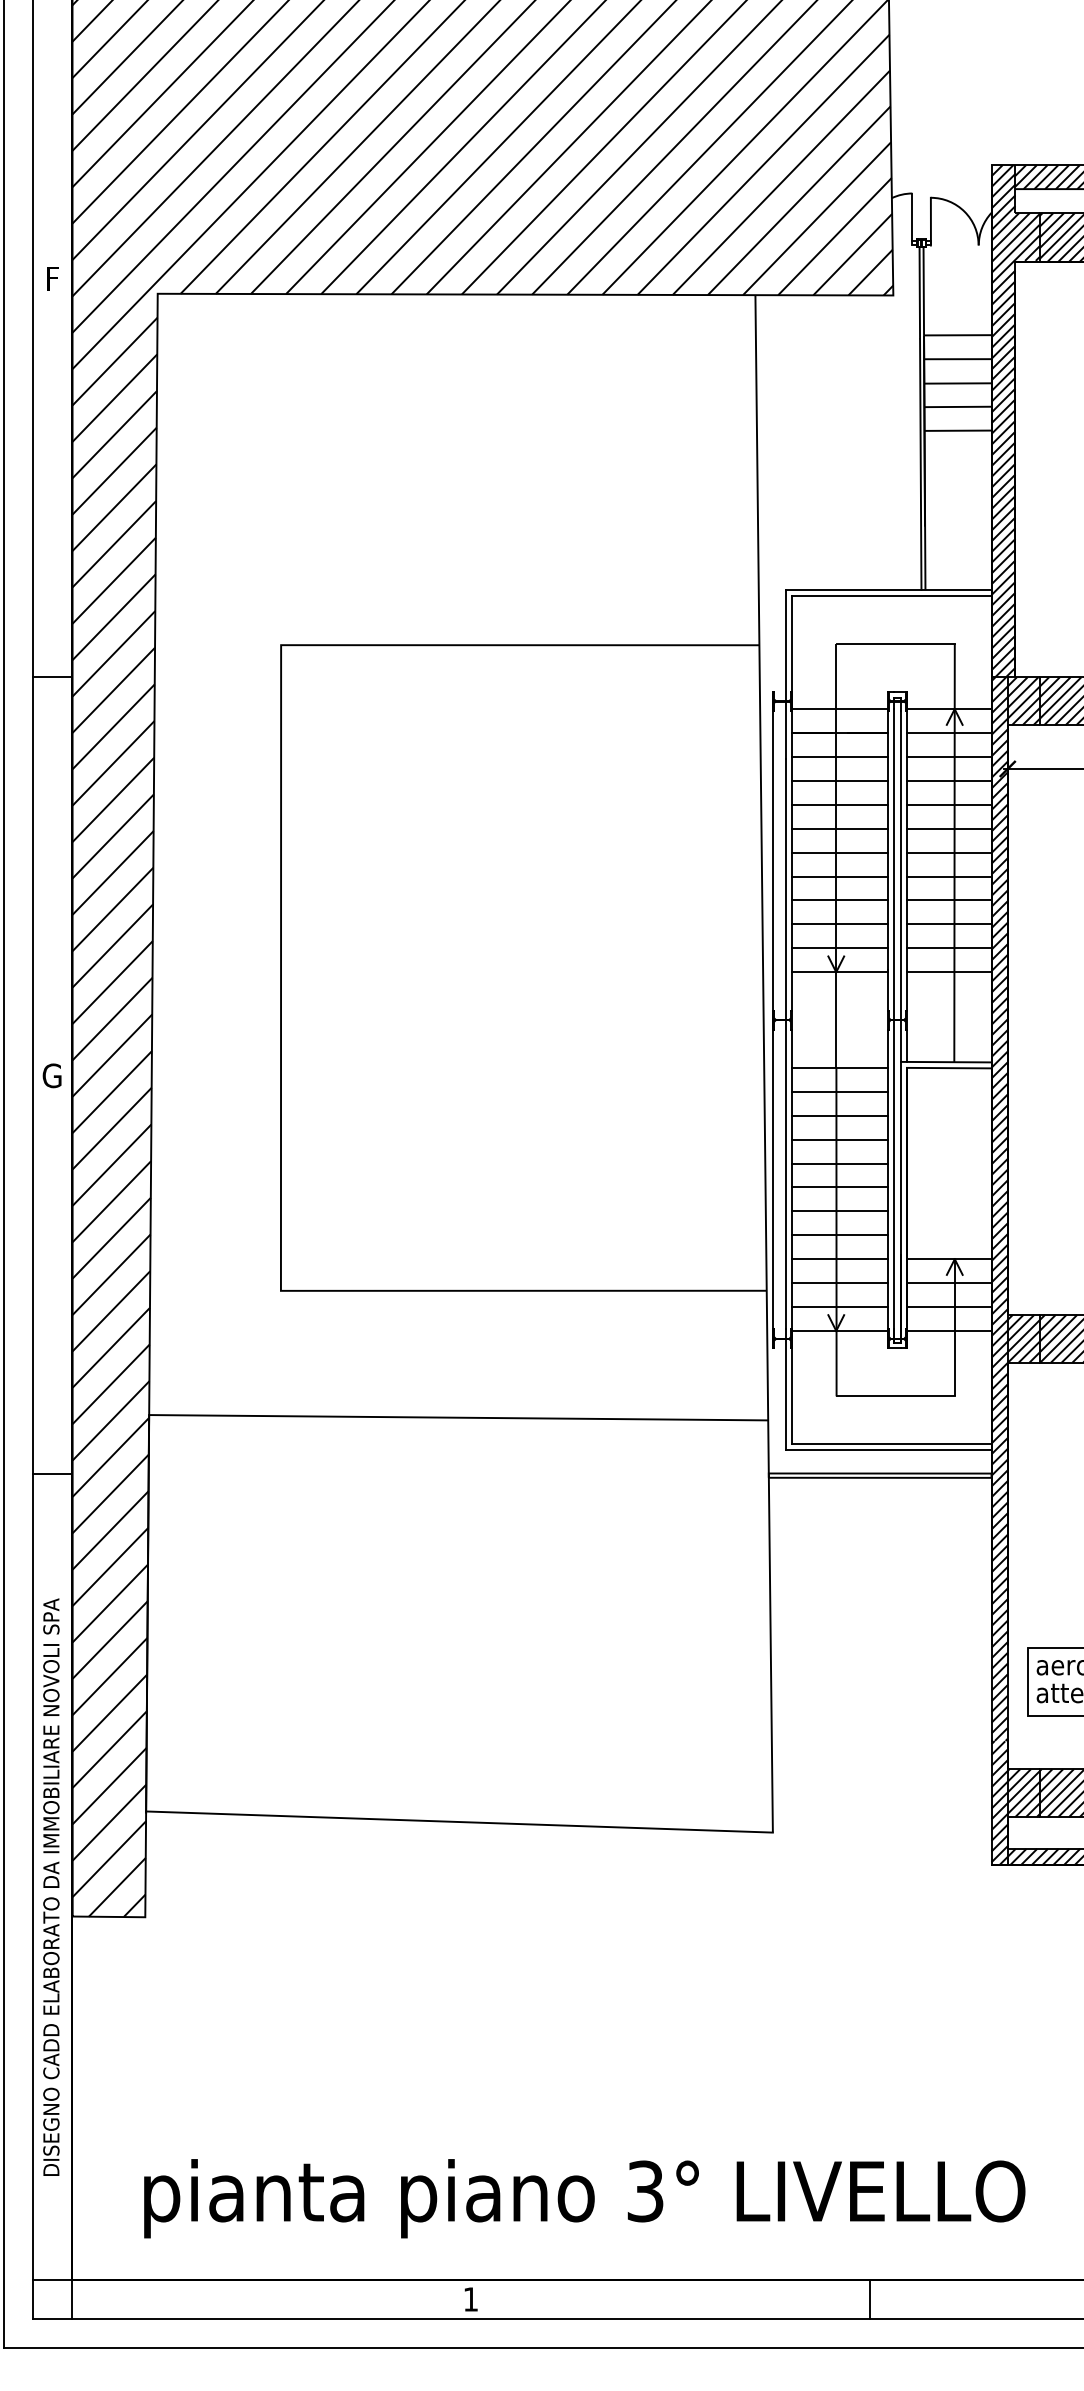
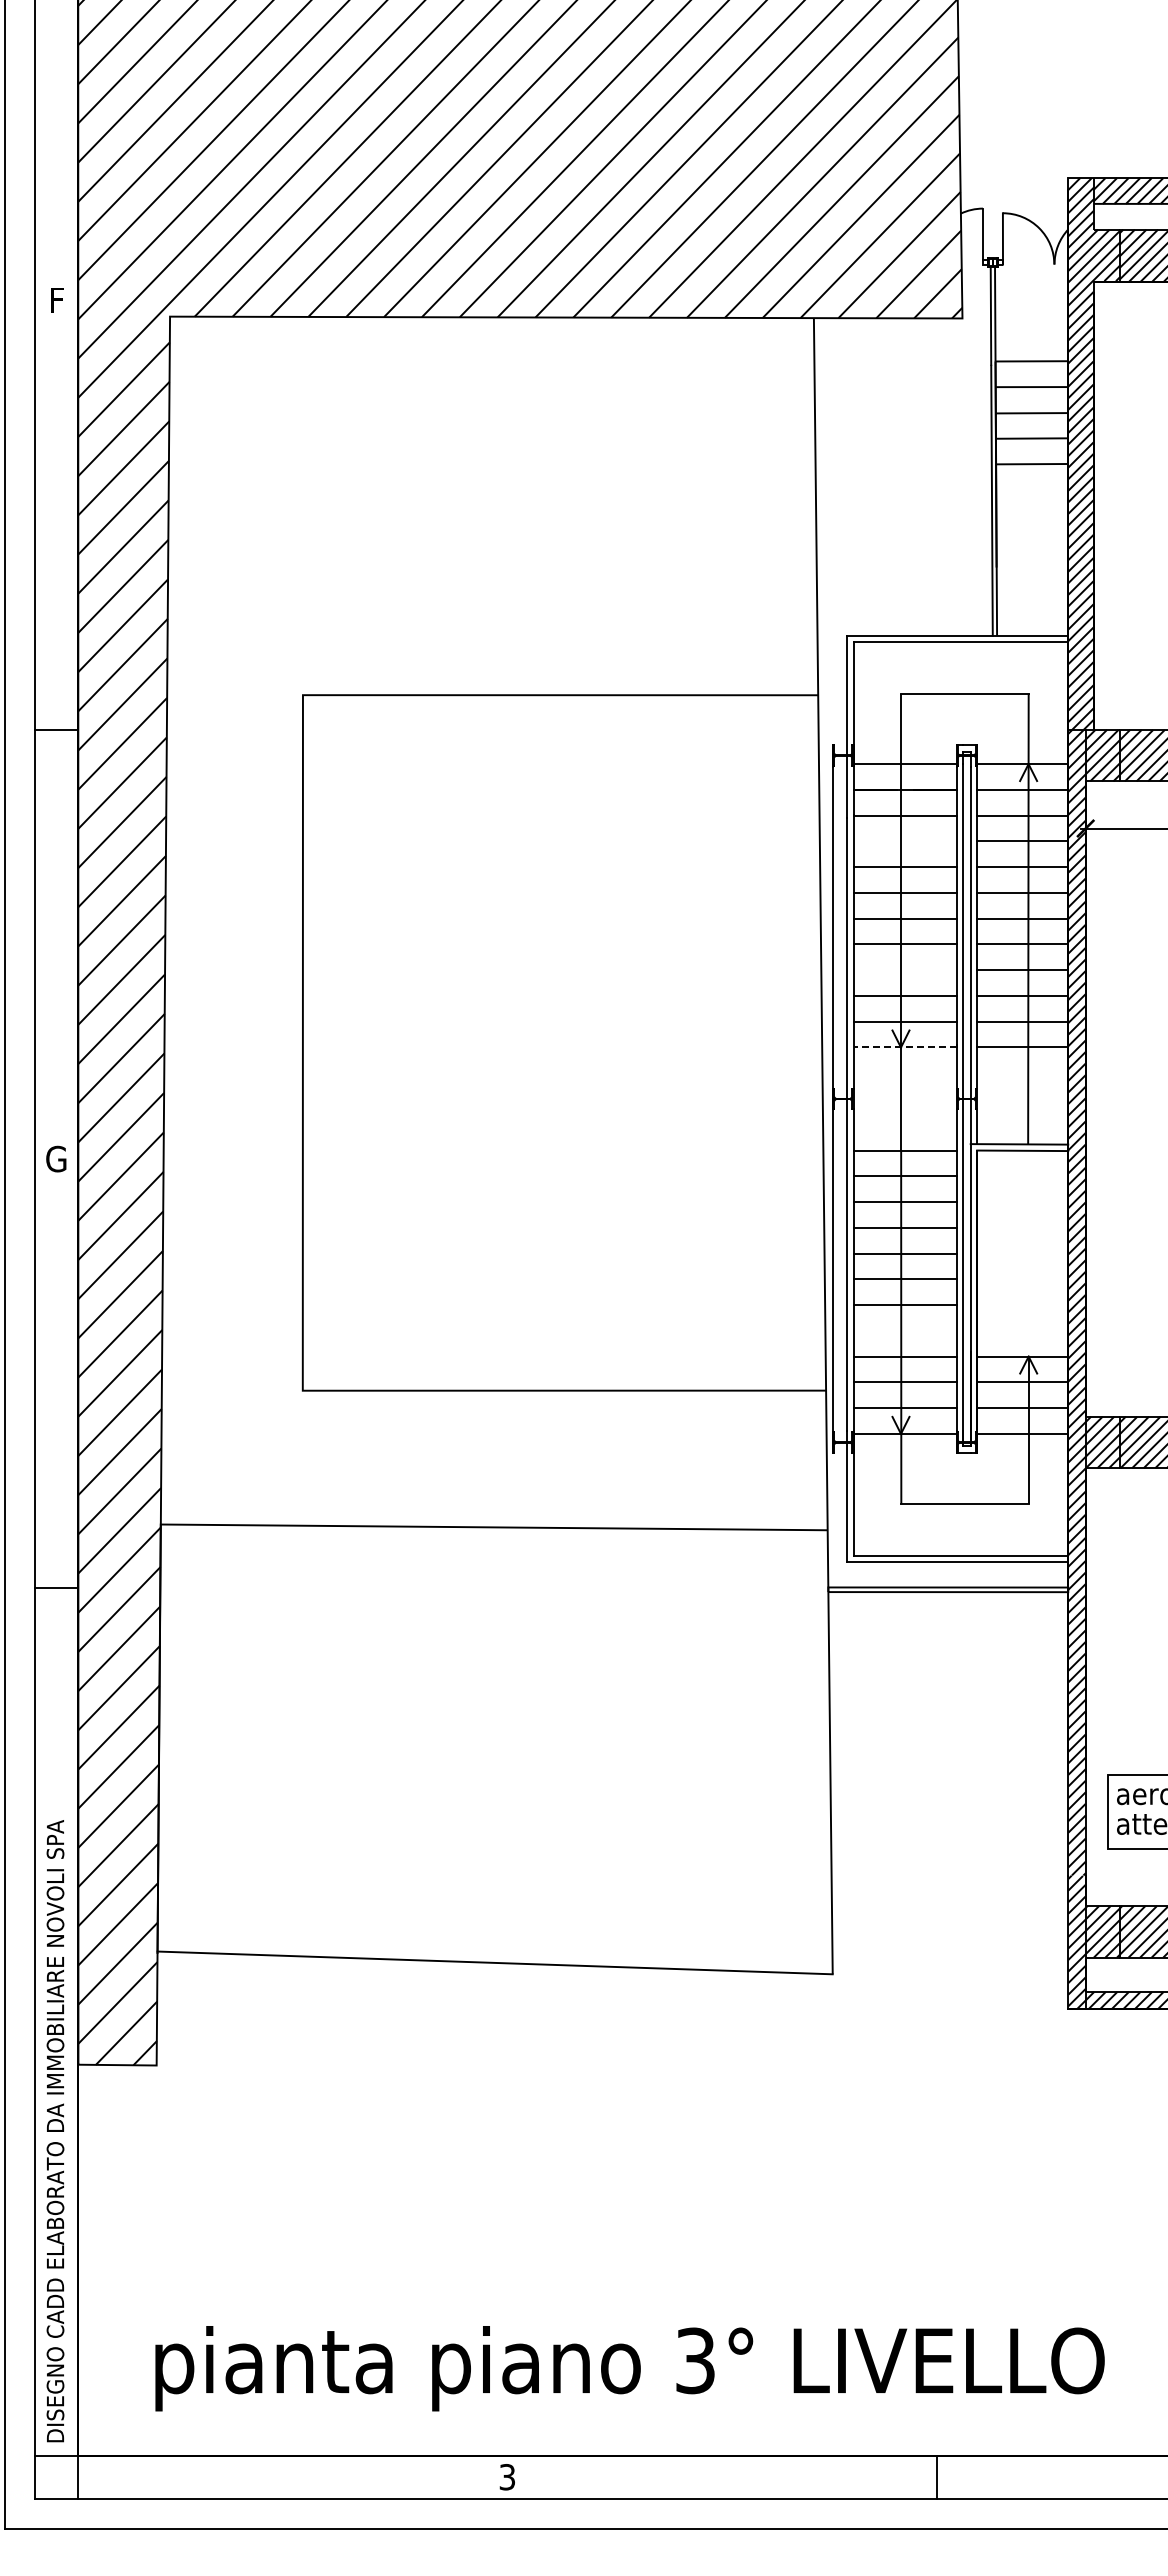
line: (839, 781) -> (904, 841), removed
line: (839, 900) -> (904, 970), removed
line: (840, 972) -> (905, 1047), solid -> dashed
line: (839, 1234) -> (904, 1330), removed
text: (51, 1887) -> (55, 2131), moved
text: (470, 2299) -> (506, 2477), 1 -> 3

